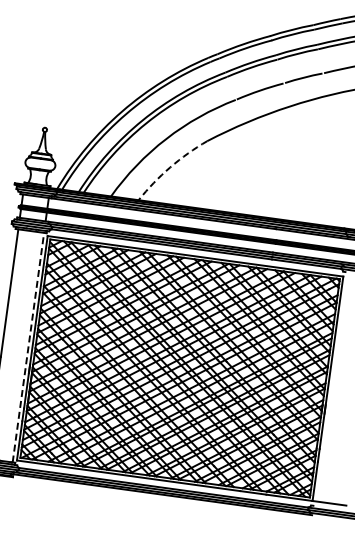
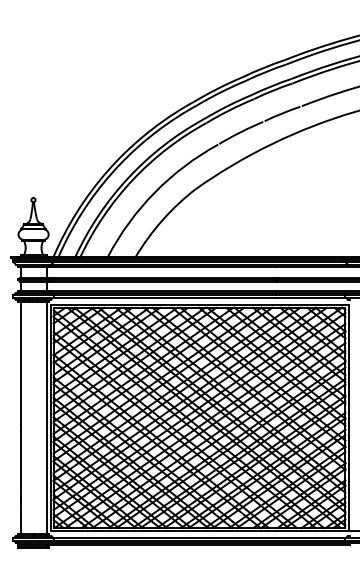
arc: (170, 167) -> (162, 220), dashed -> solid
line: (28, 347) -> (46, 417), dashed -> solid

